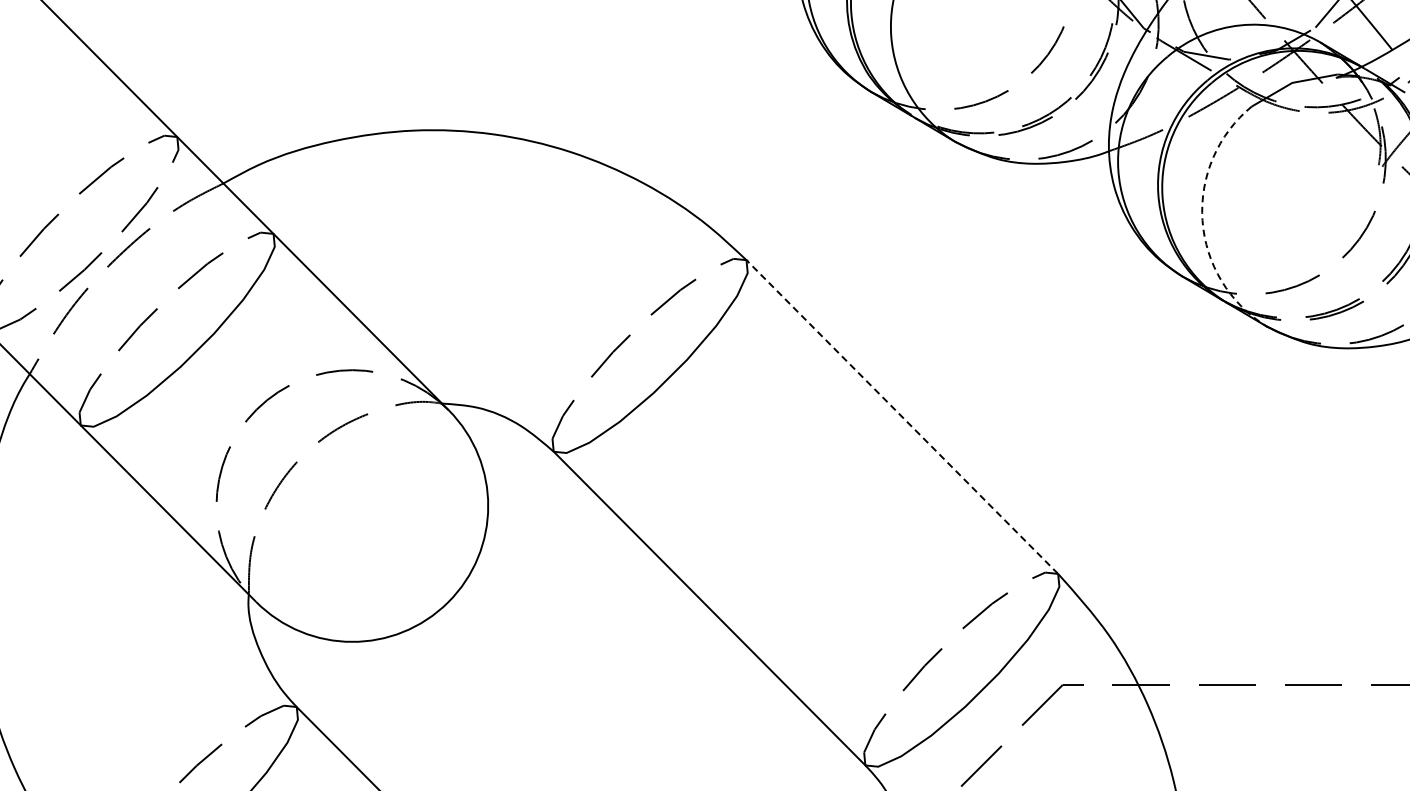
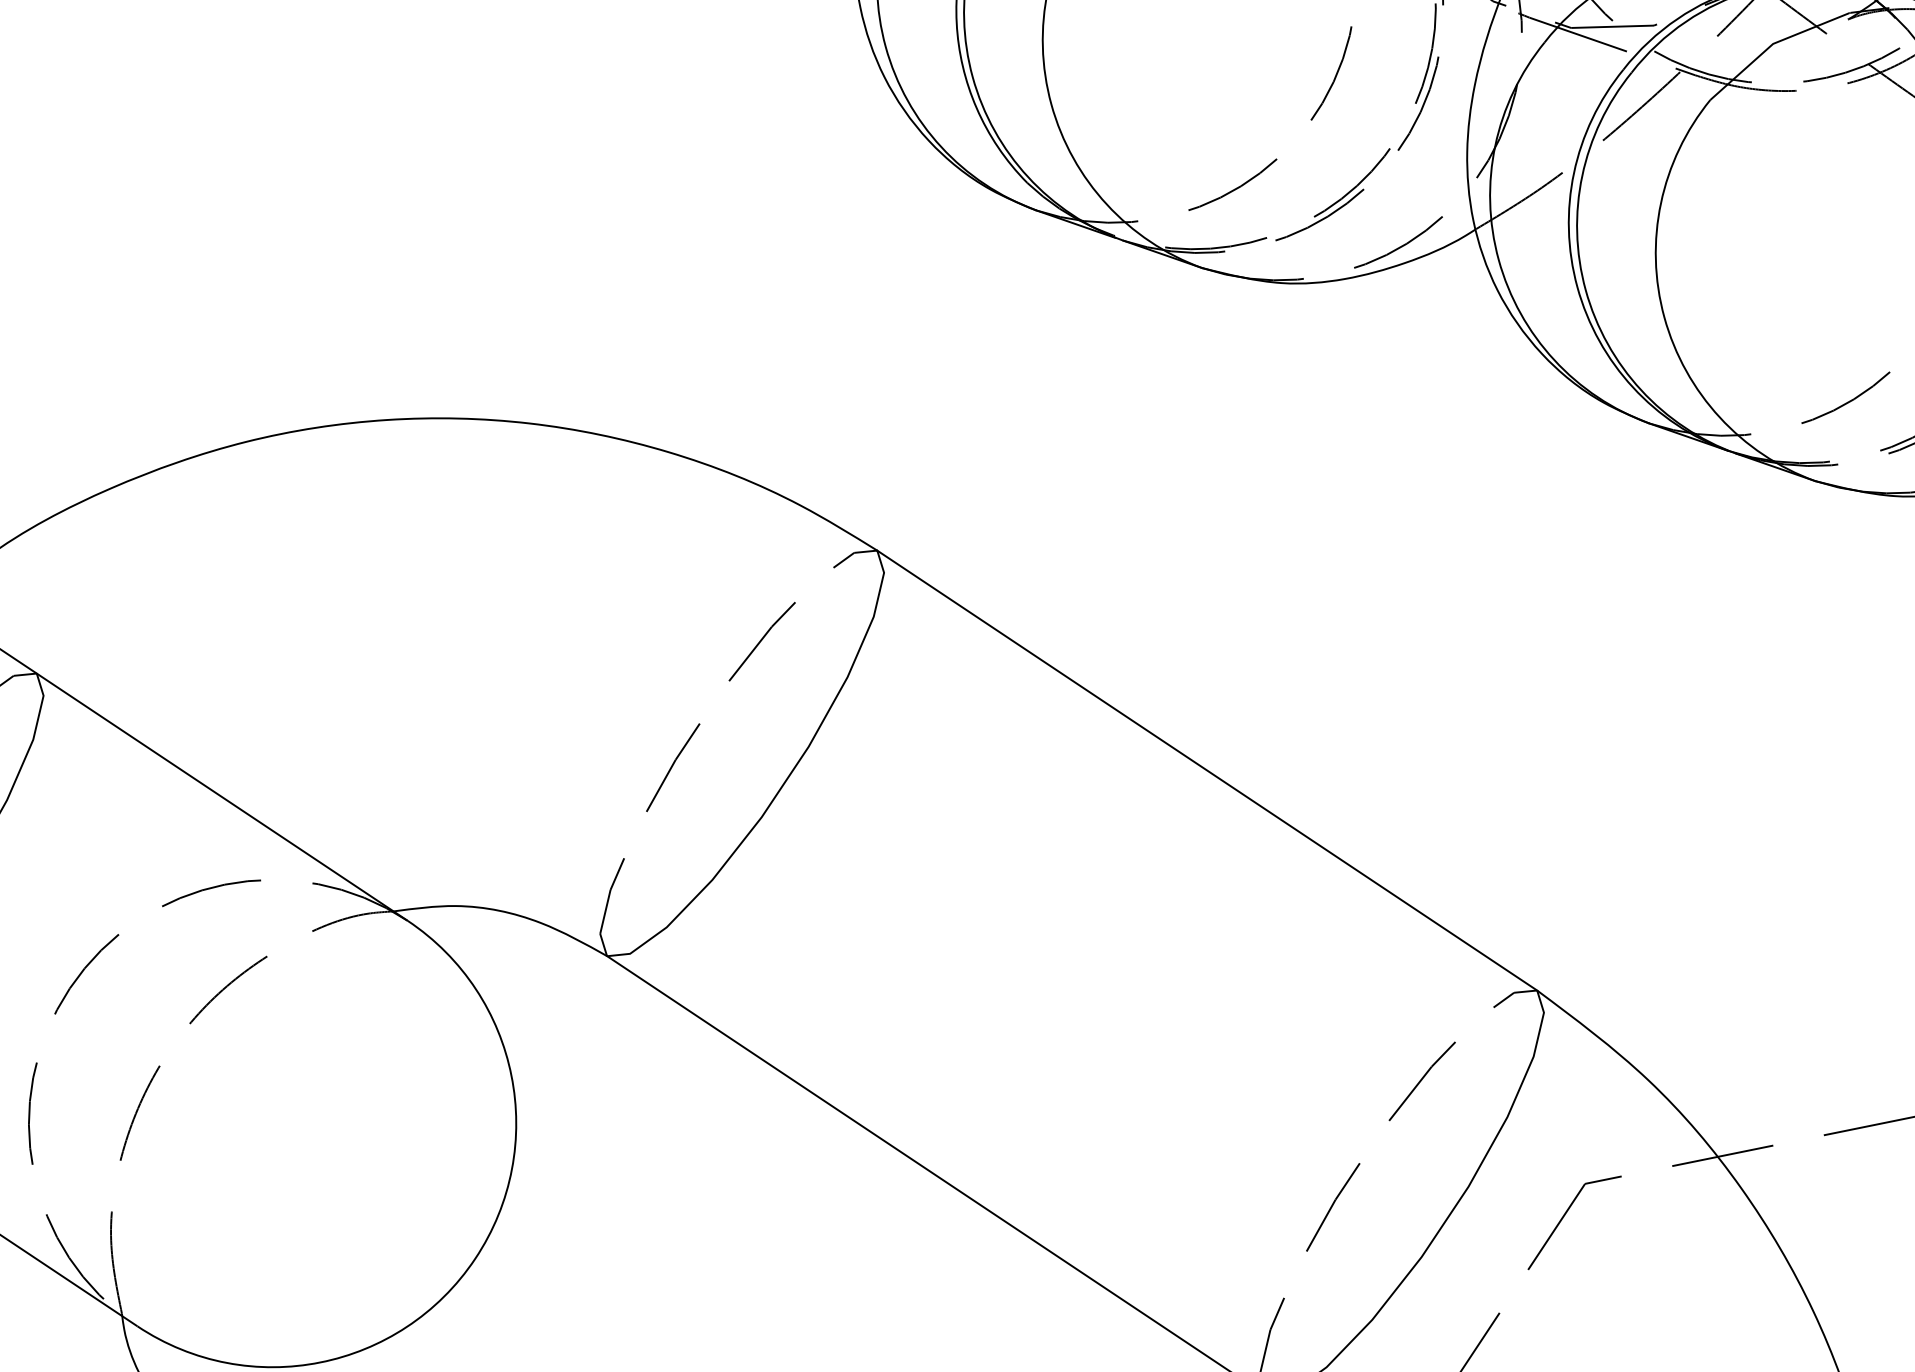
arc: (1202, 220) -> (1664, 317), dashed -> solid
line: (901, 416) -> (1205, 769), dashed -> solid

